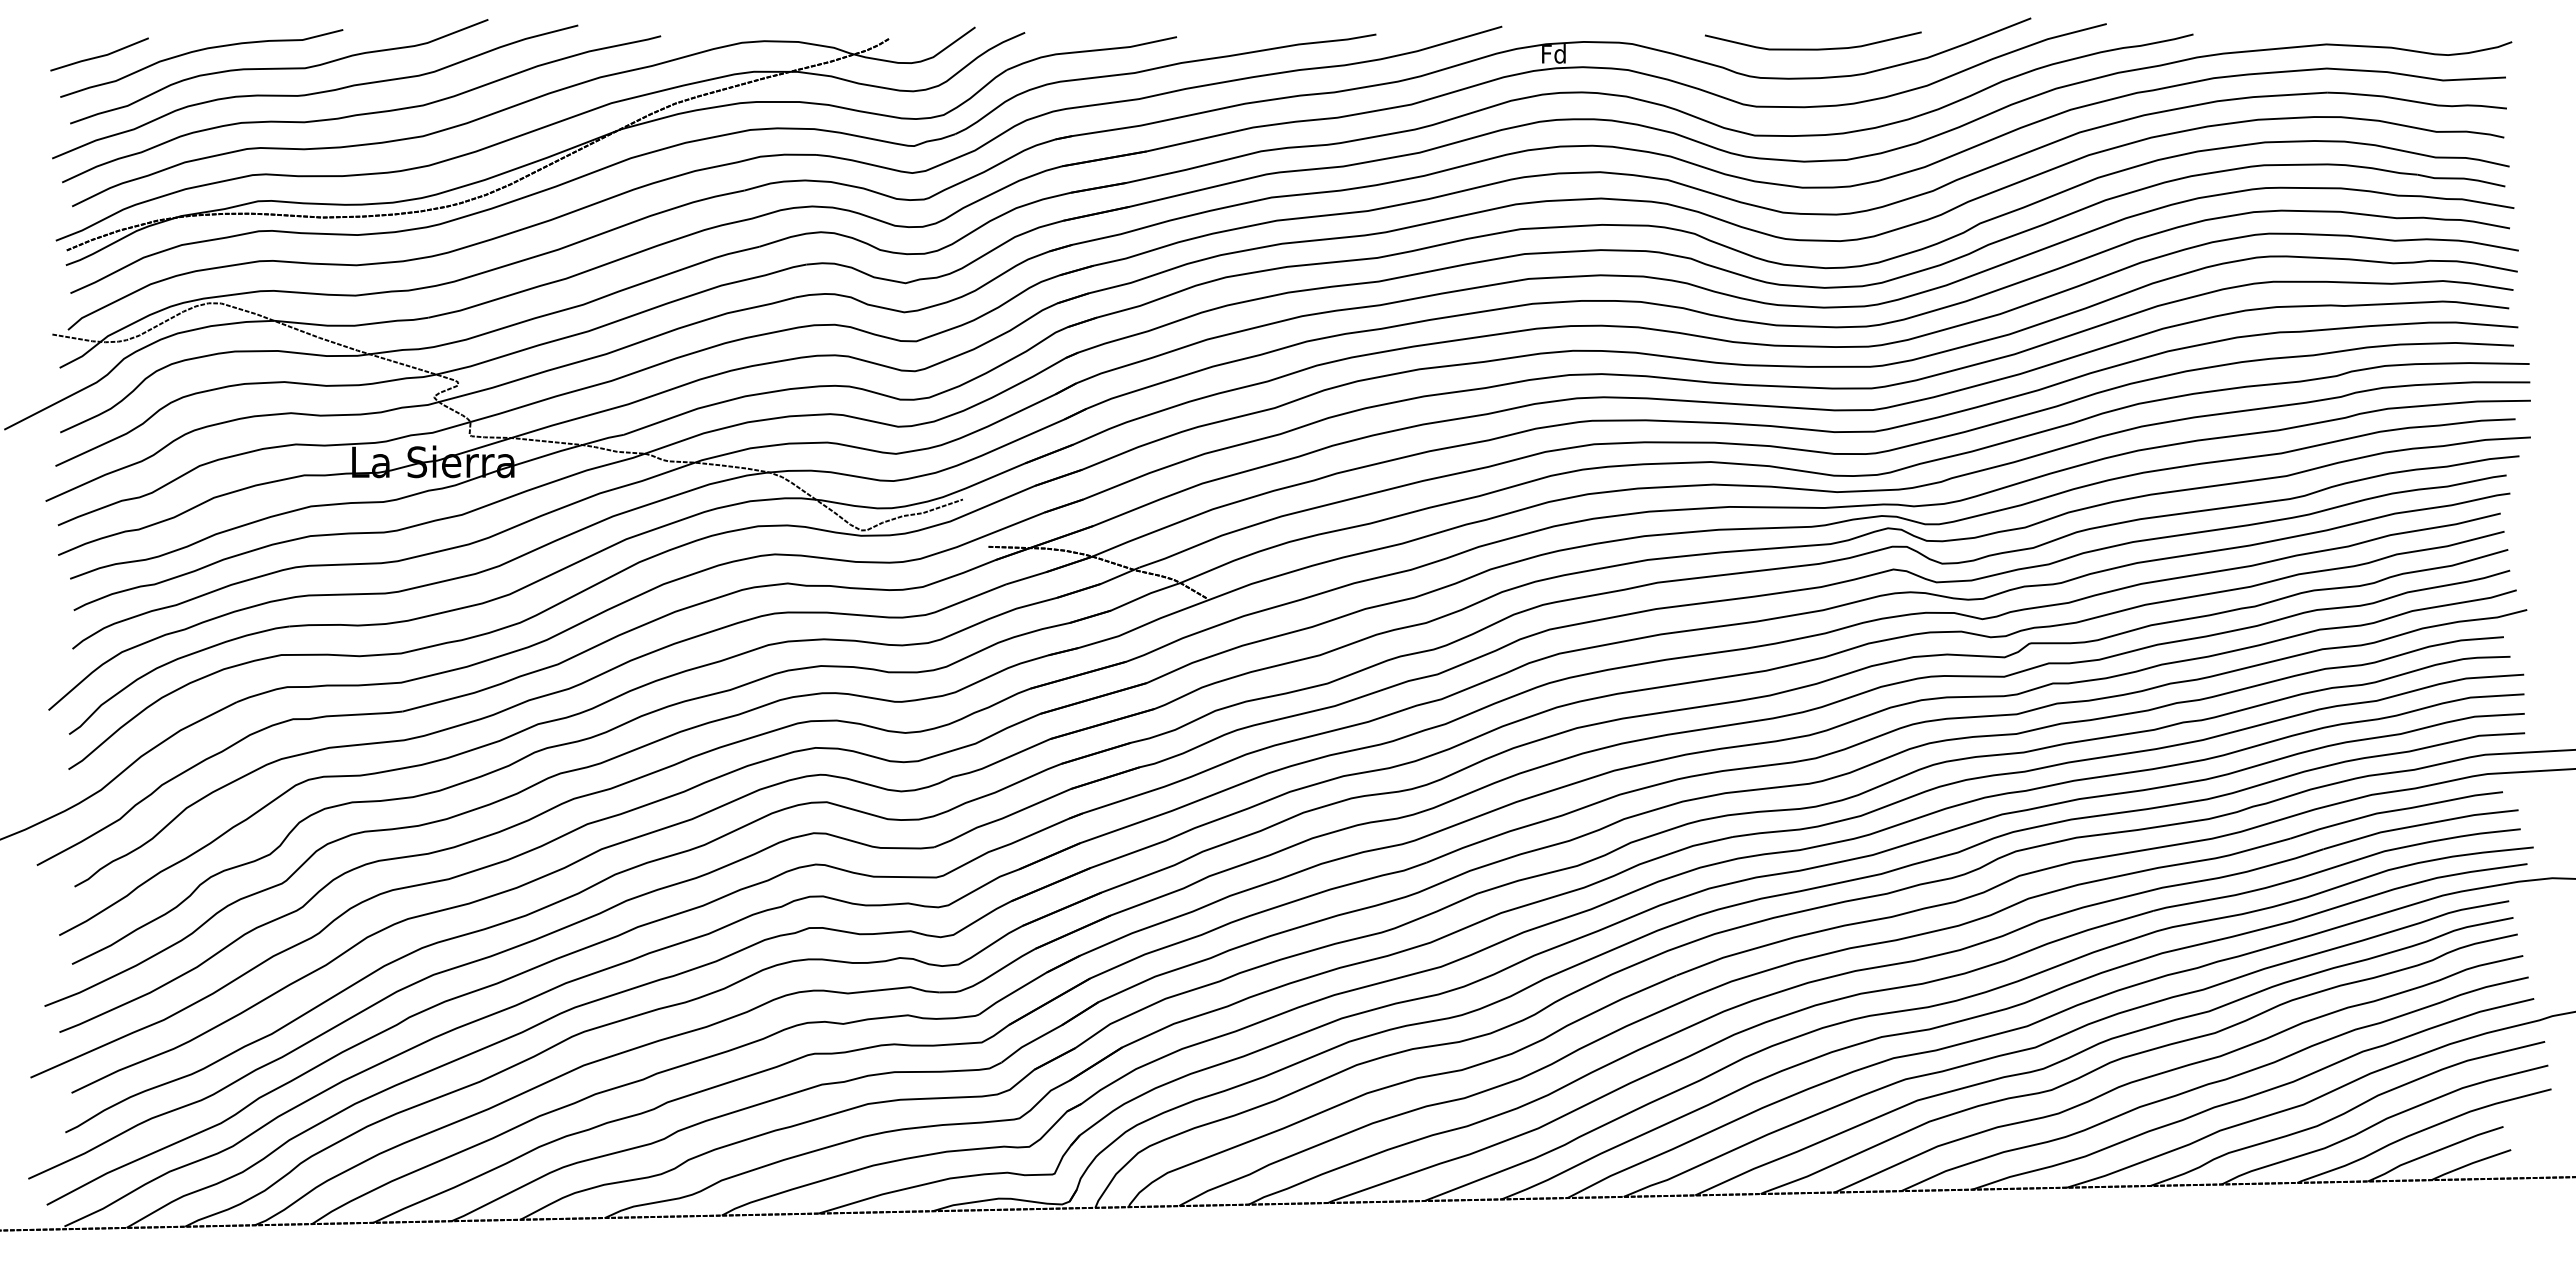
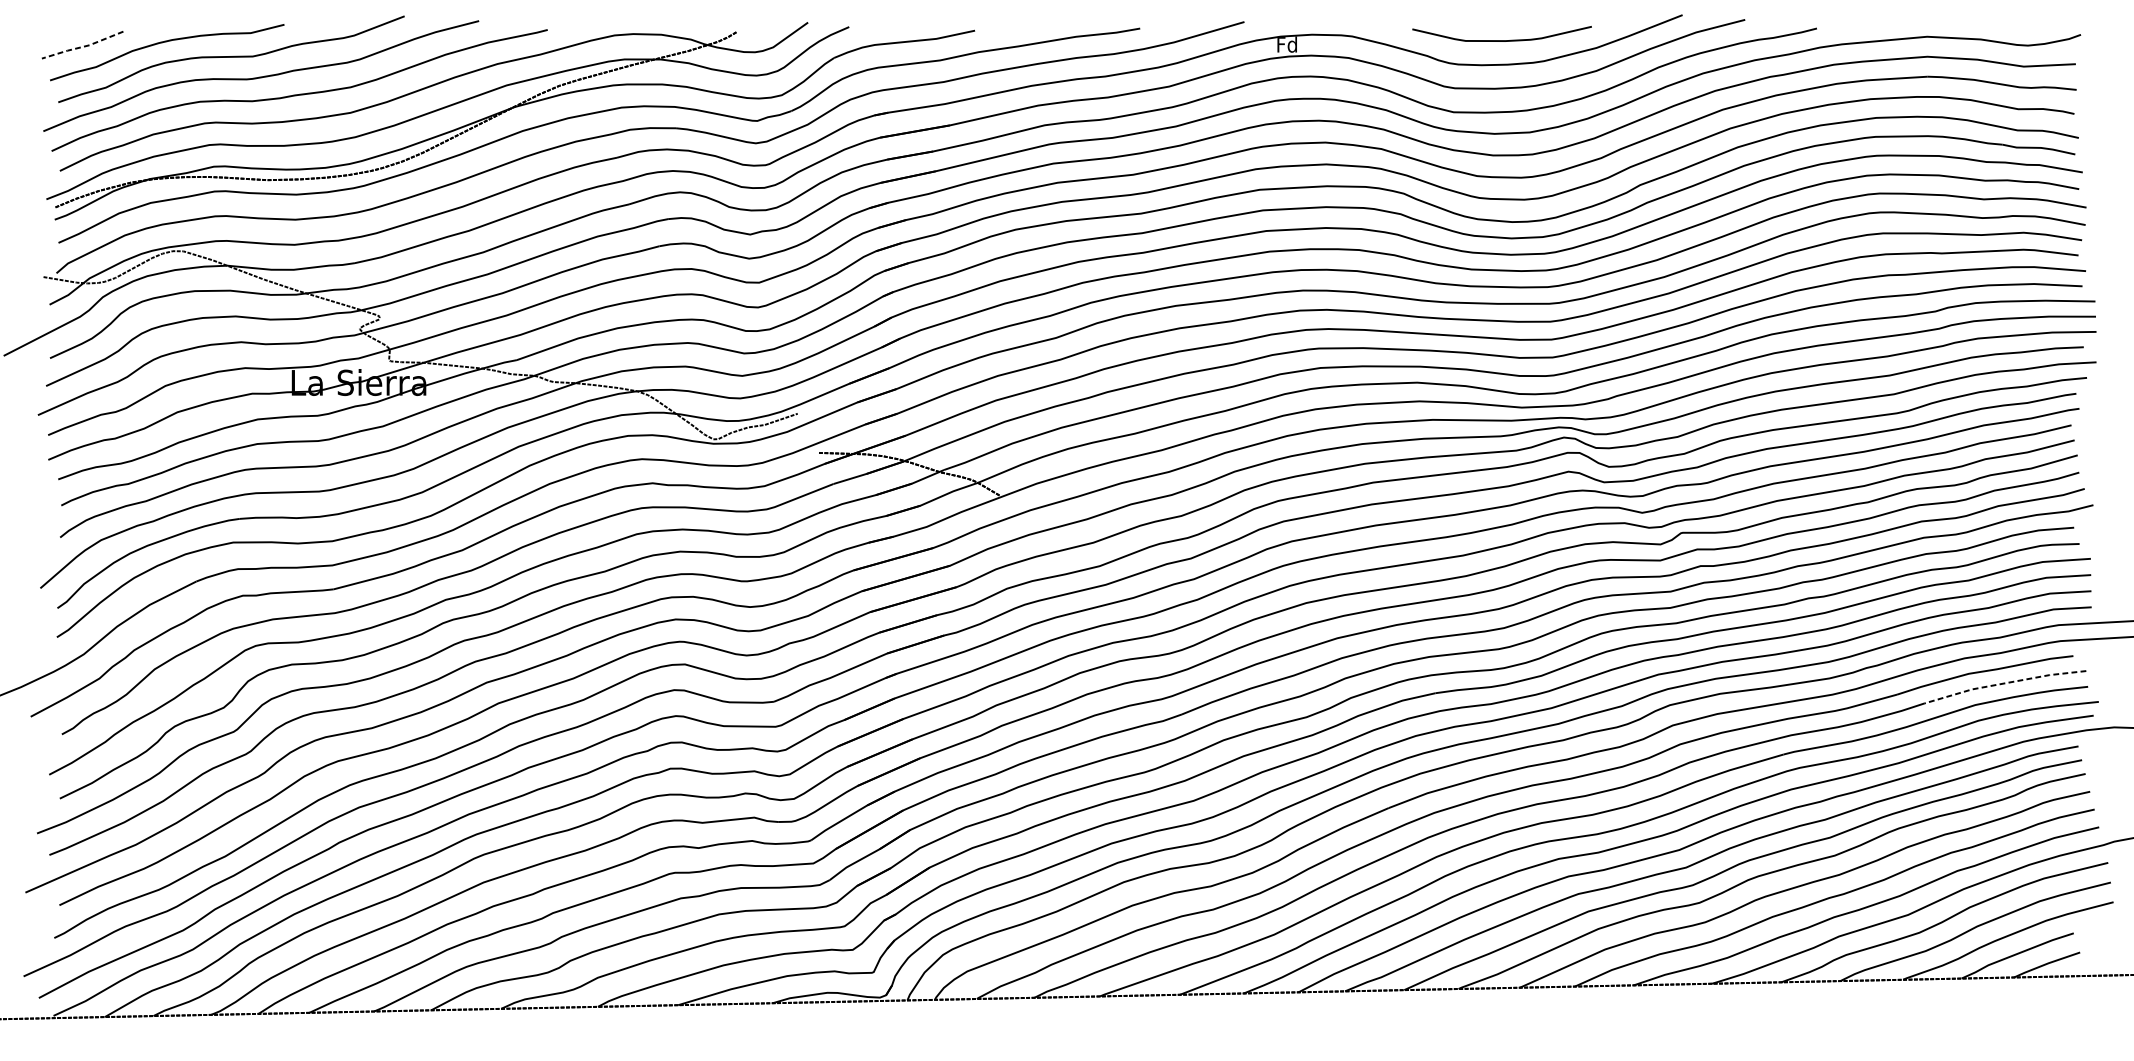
line: (99, 56) -> (82, 46), solid -> dashed
line: (2419, 825) -> (2004, 683), solid -> dashed

